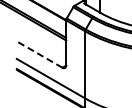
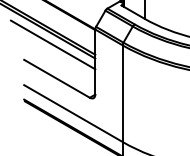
line: (36, 30) -> (52, 44), added
line: (39, 54) -> (56, 78), dashed -> solid

